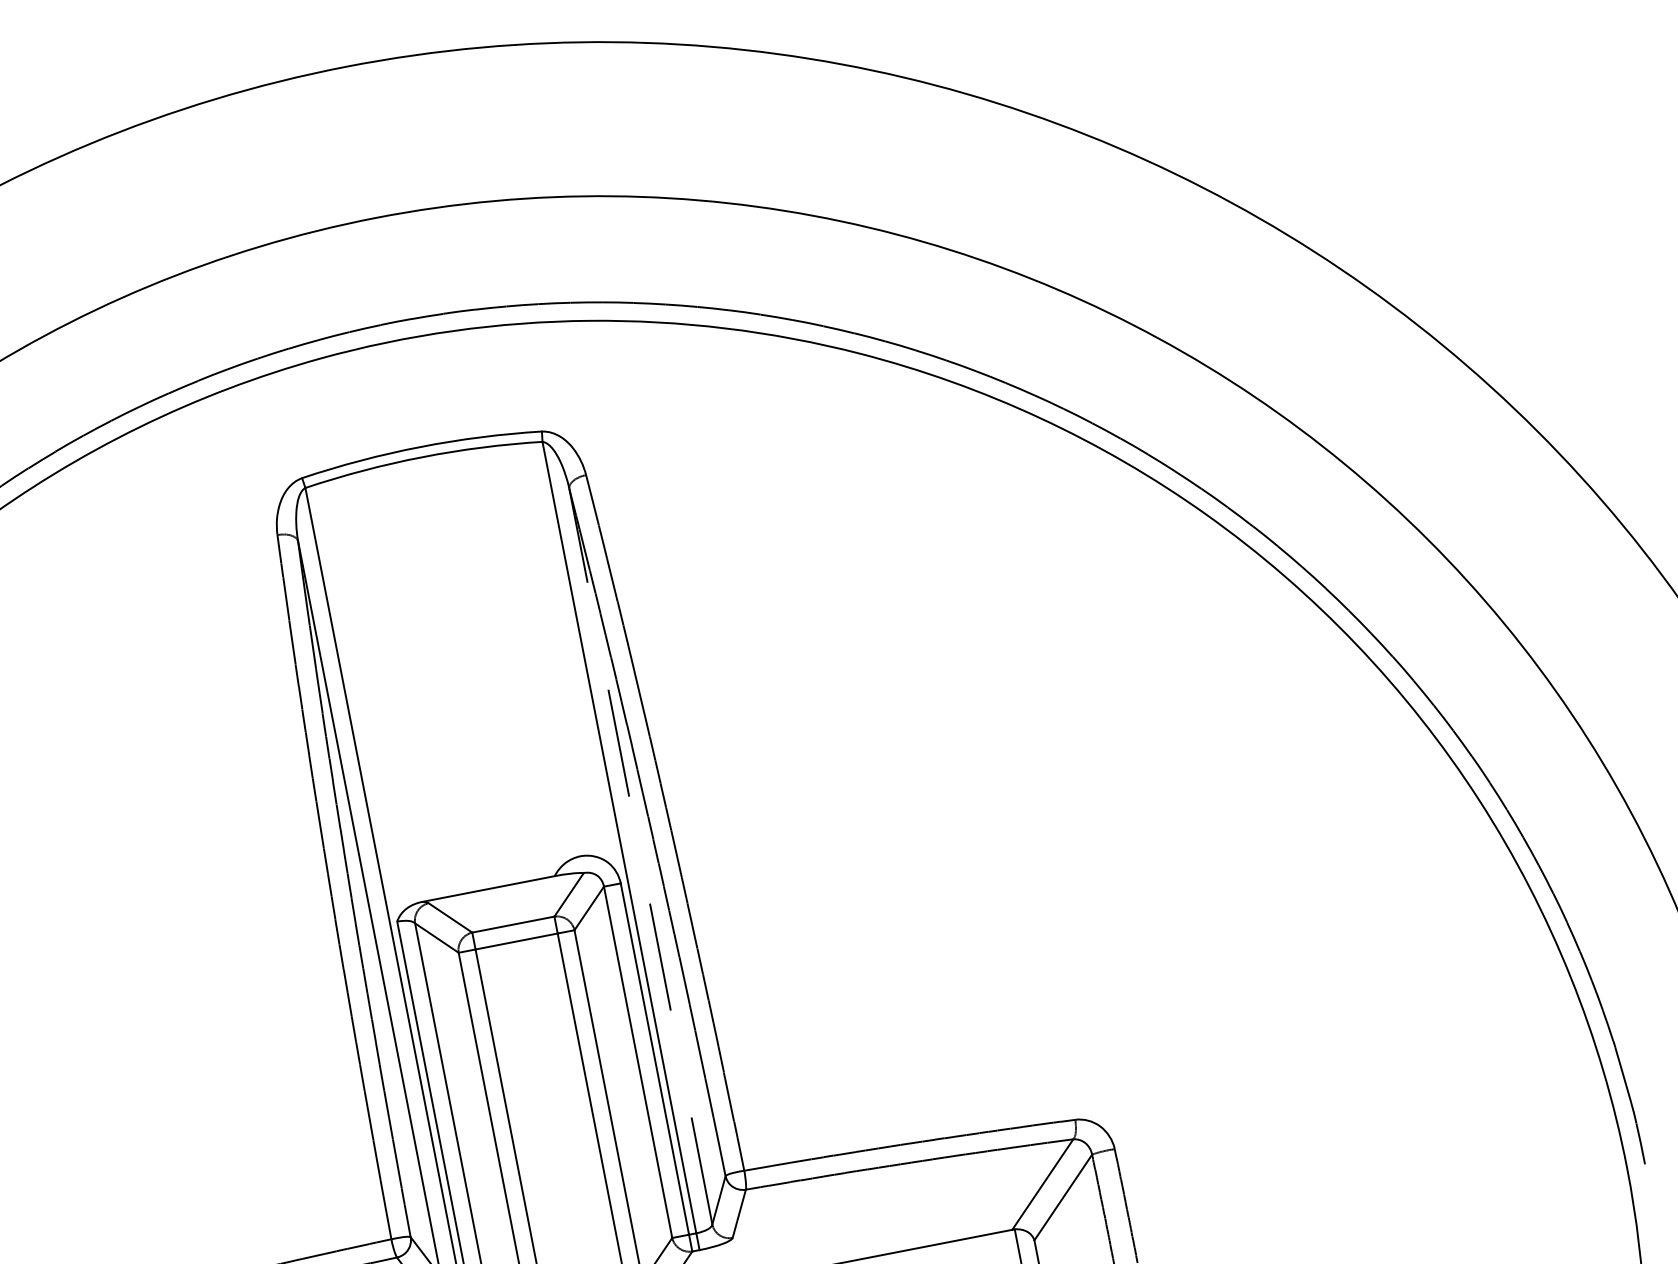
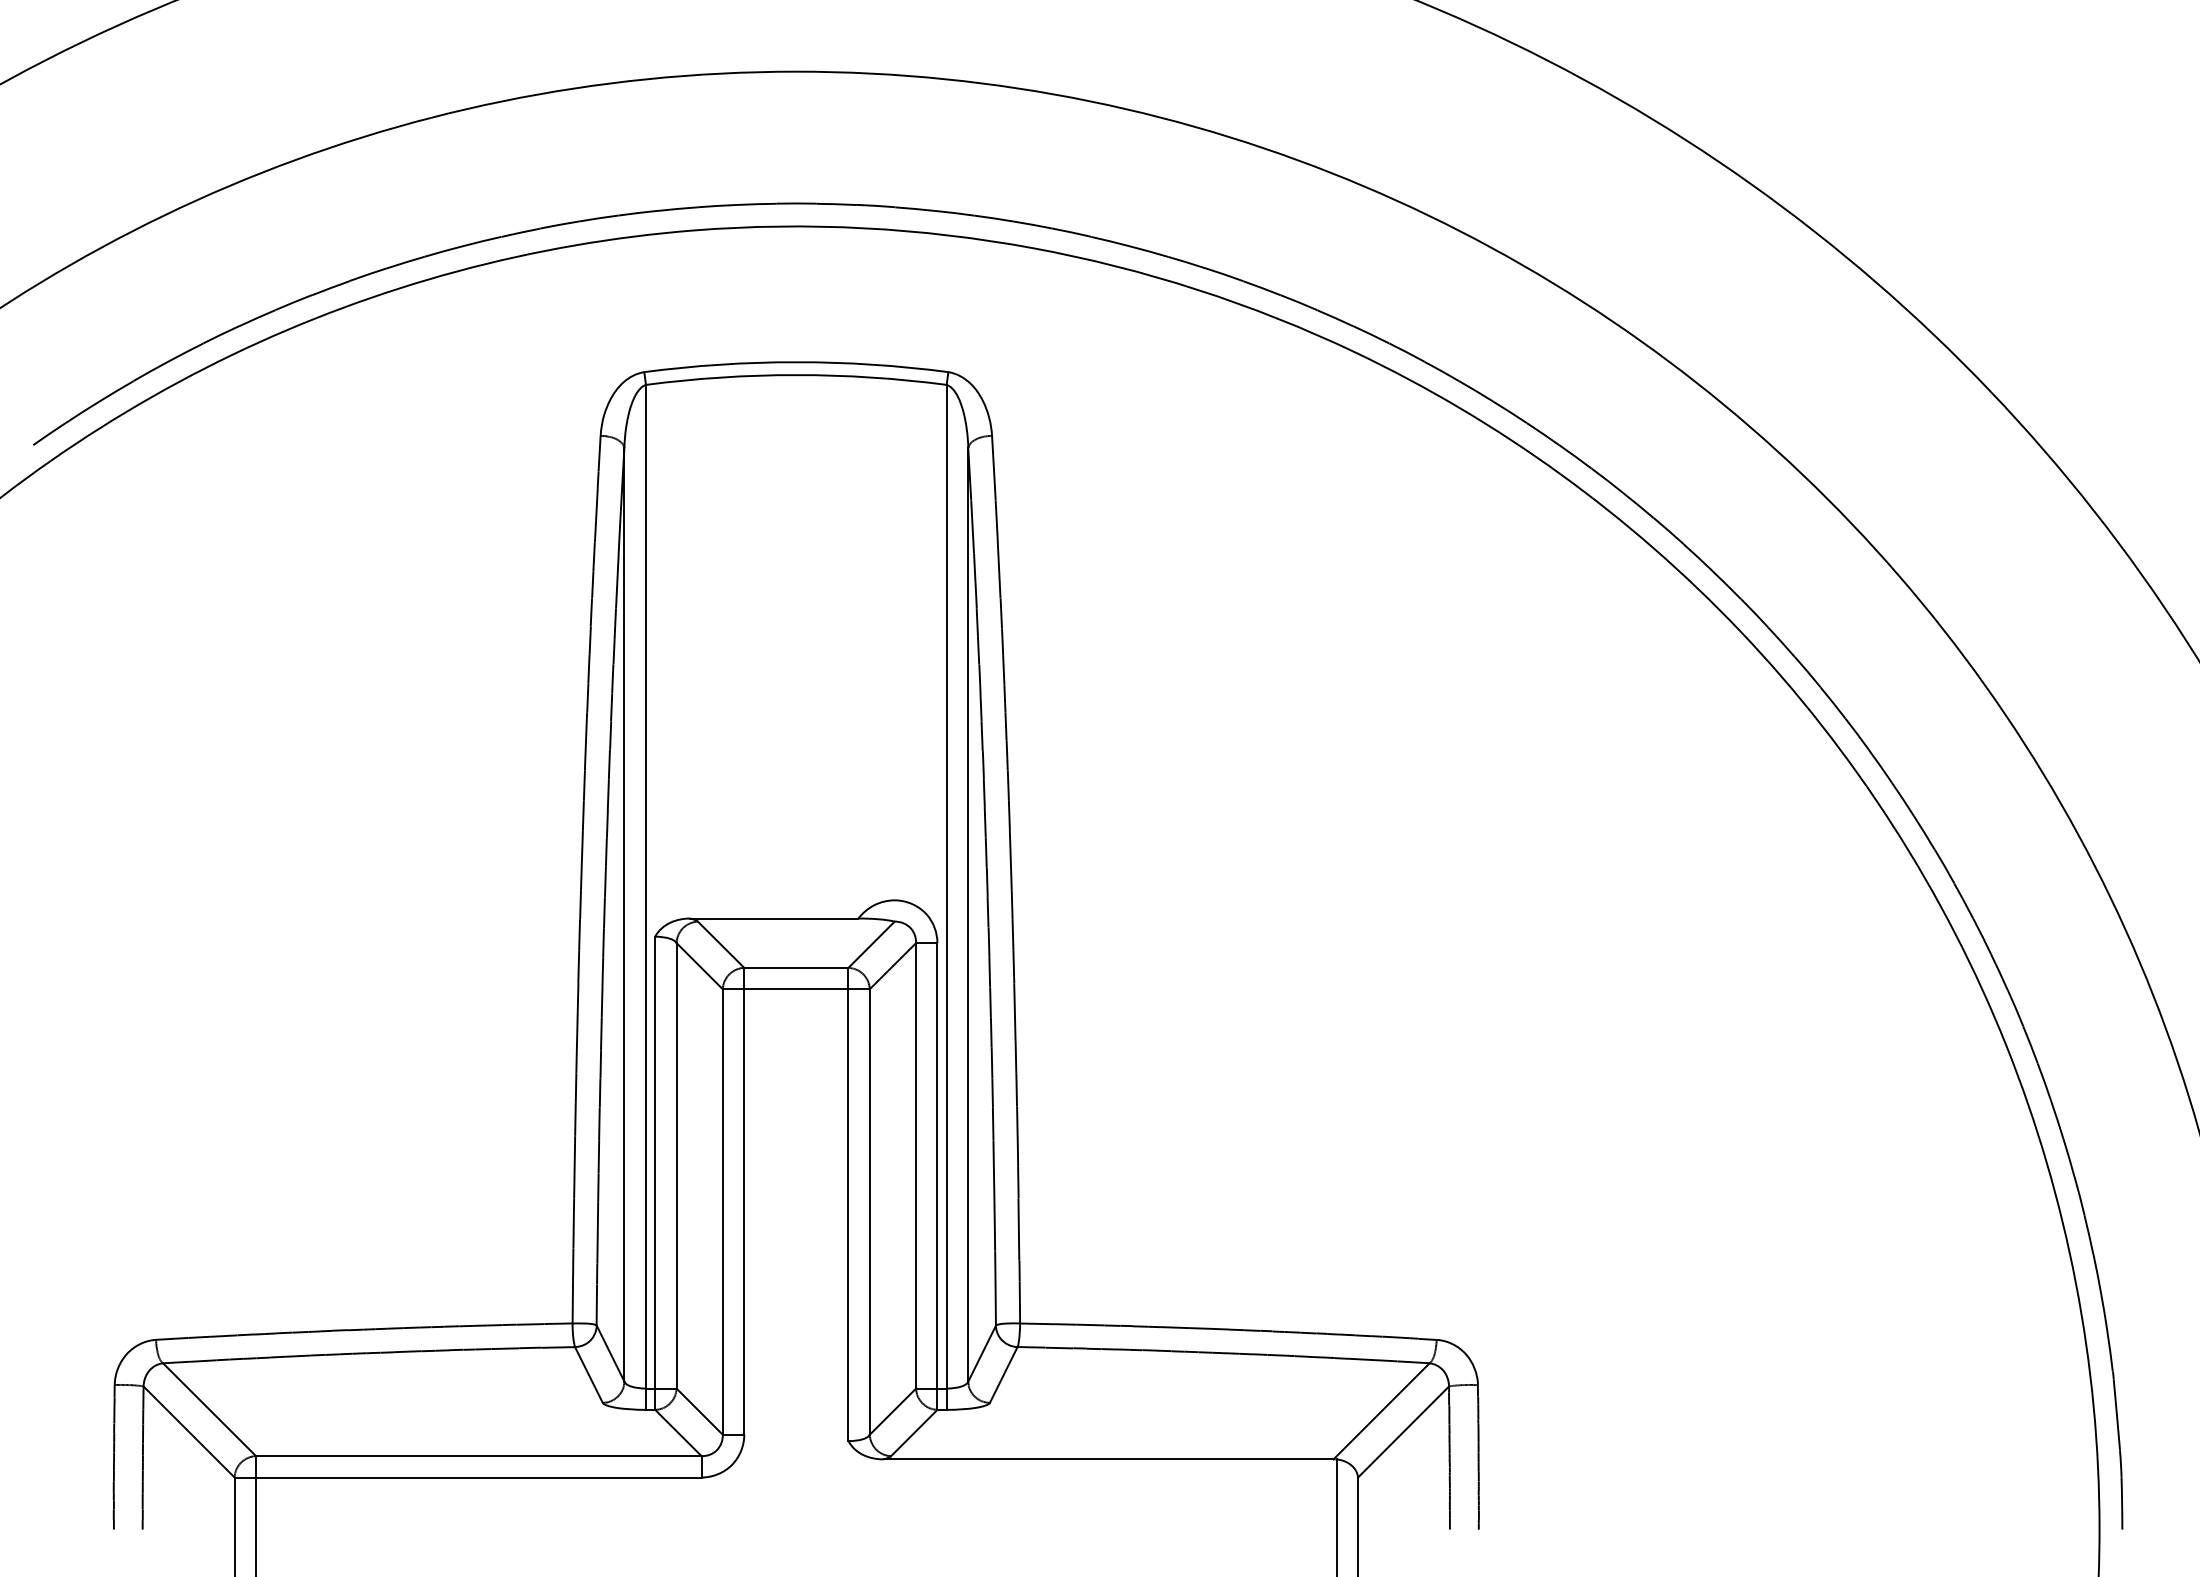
line: (640, 856) -> (968, 914), dashed -> solid

